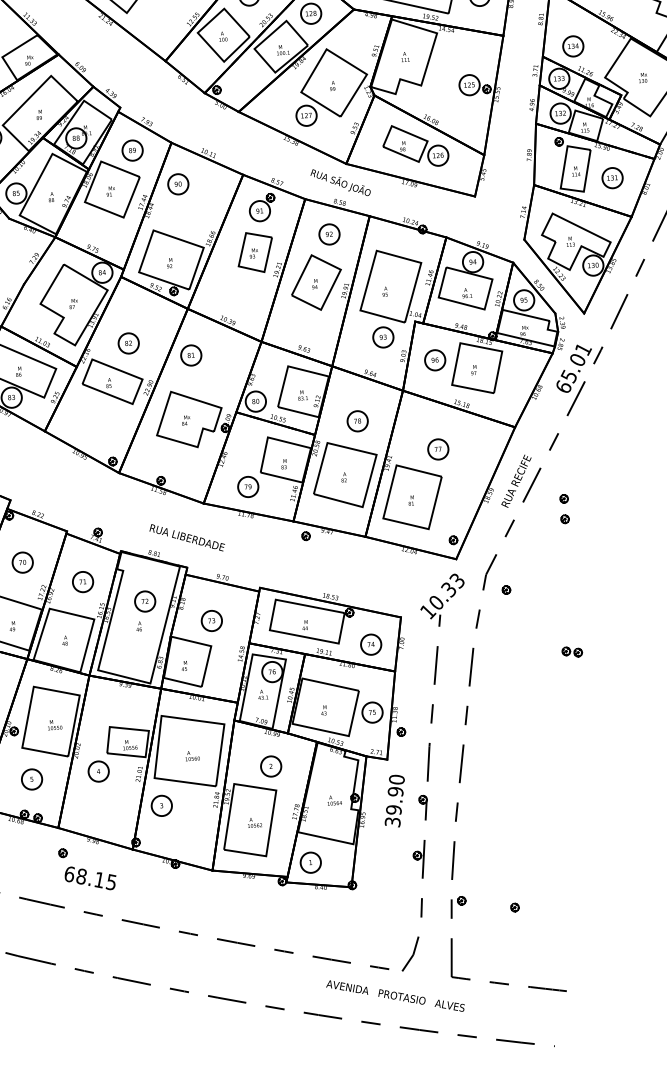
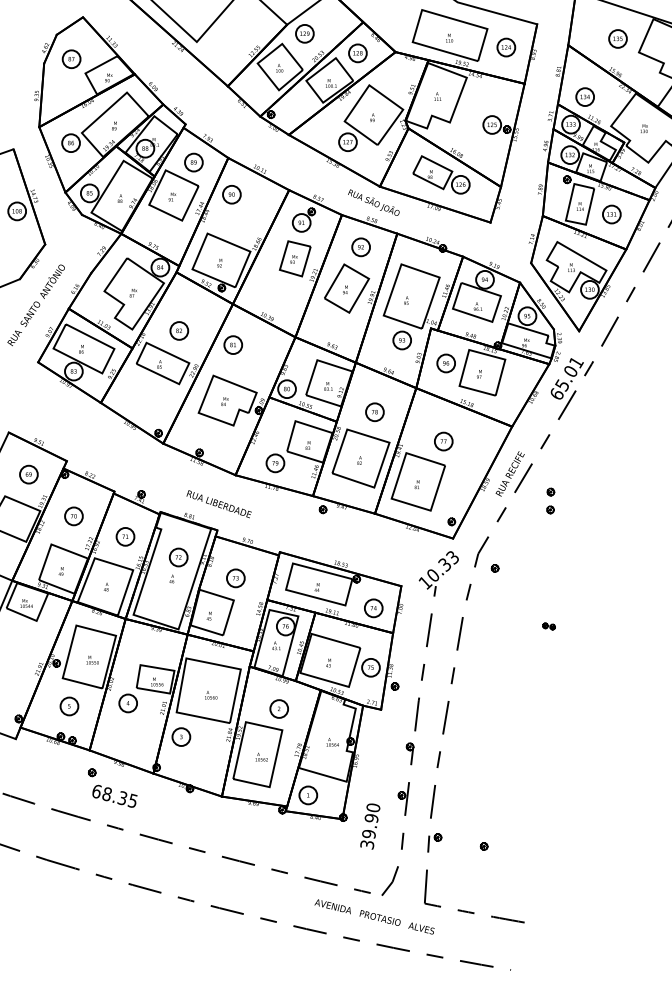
part: (571, 652) -> (548, 626), size x0.7
text: (395, 801) -> (370, 826), moved
text: (99, 880) -> (122, 798), 68.15 -> 68.35

